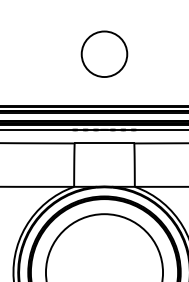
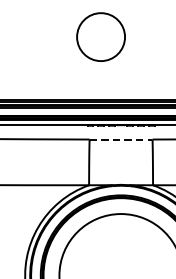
circle: (104, 53) -> (101, 36), moved
line: (104, 143) -> (121, 139), solid -> dashed

